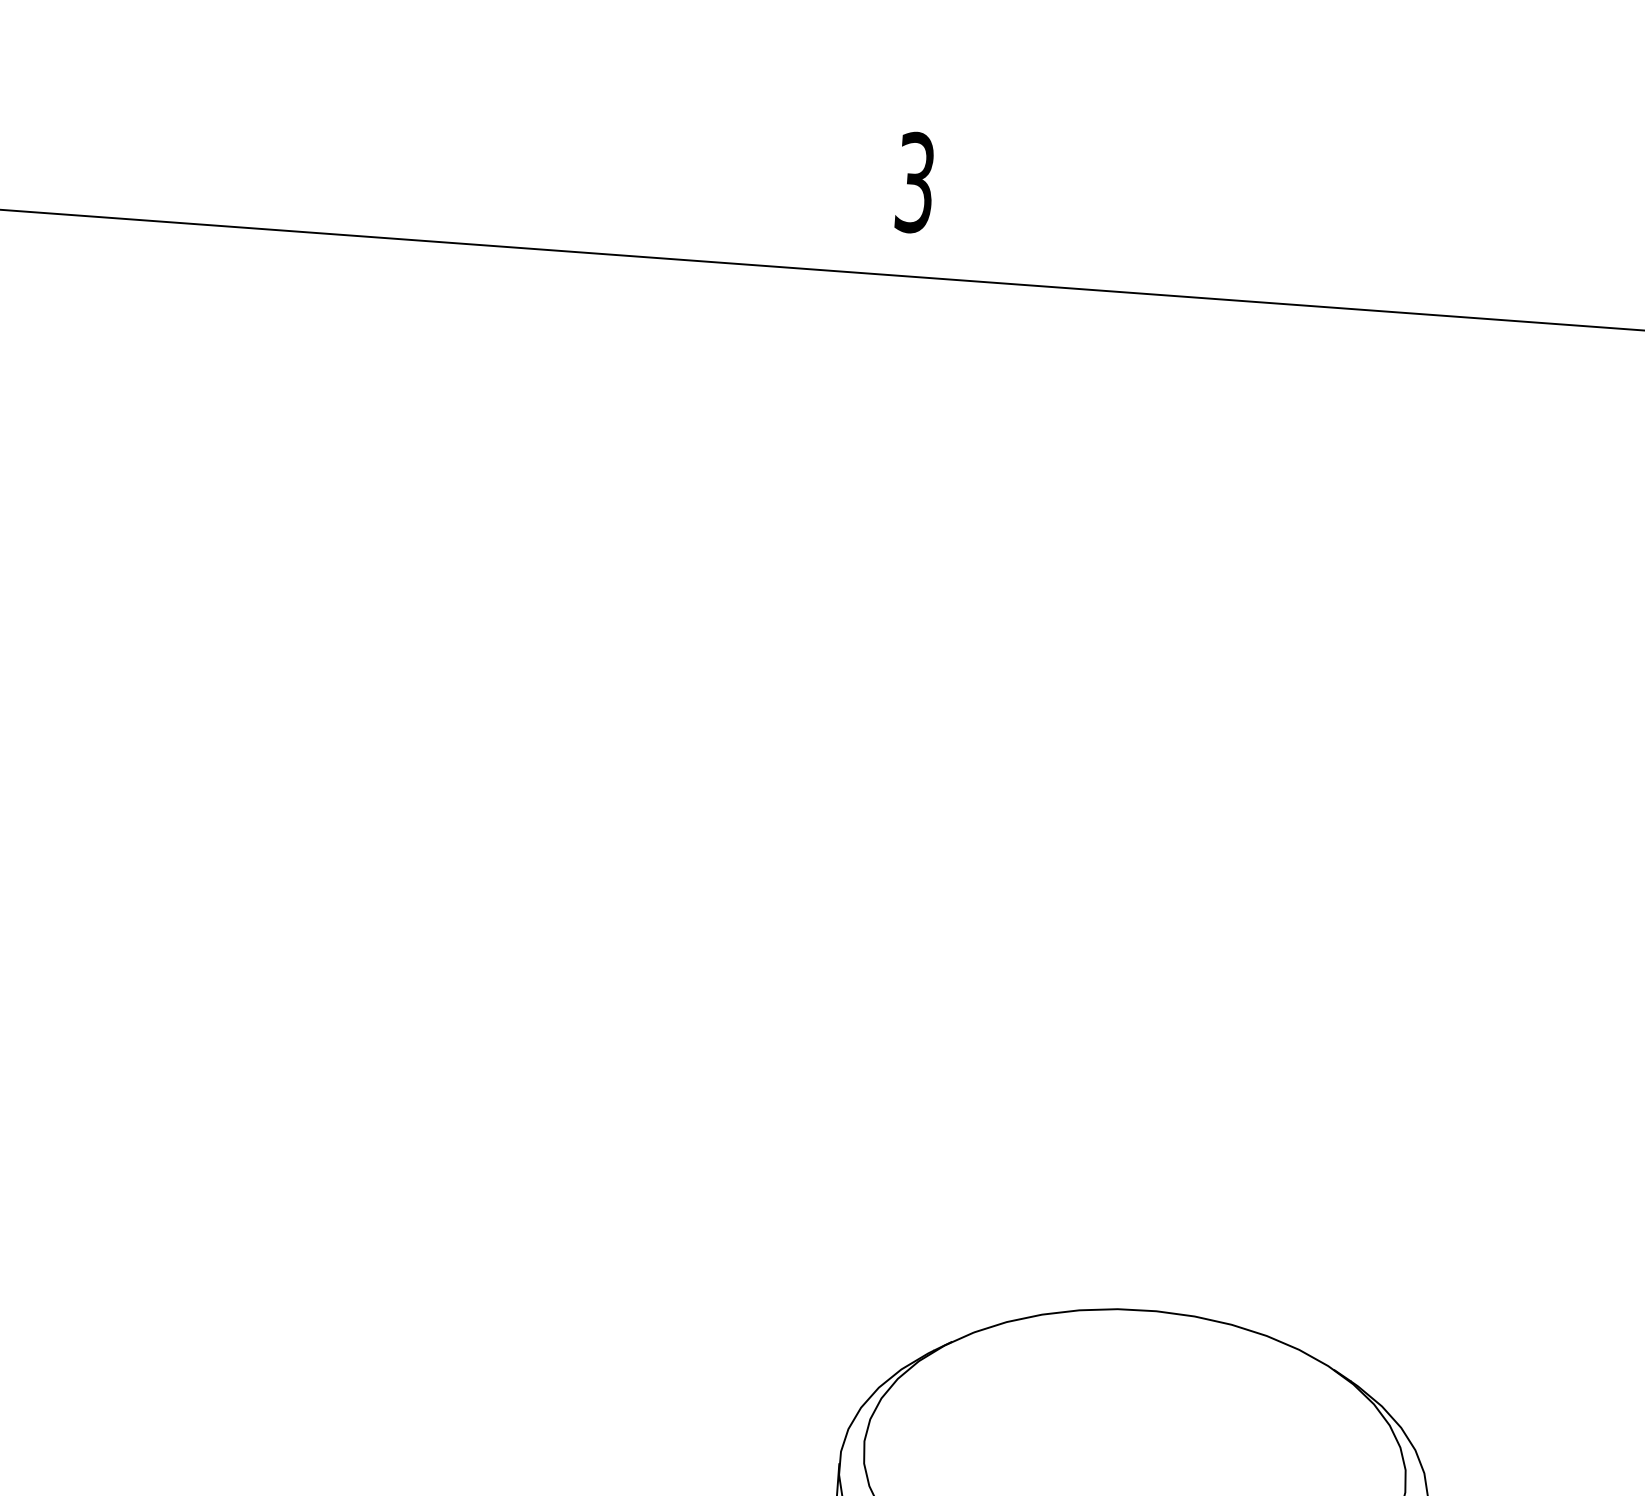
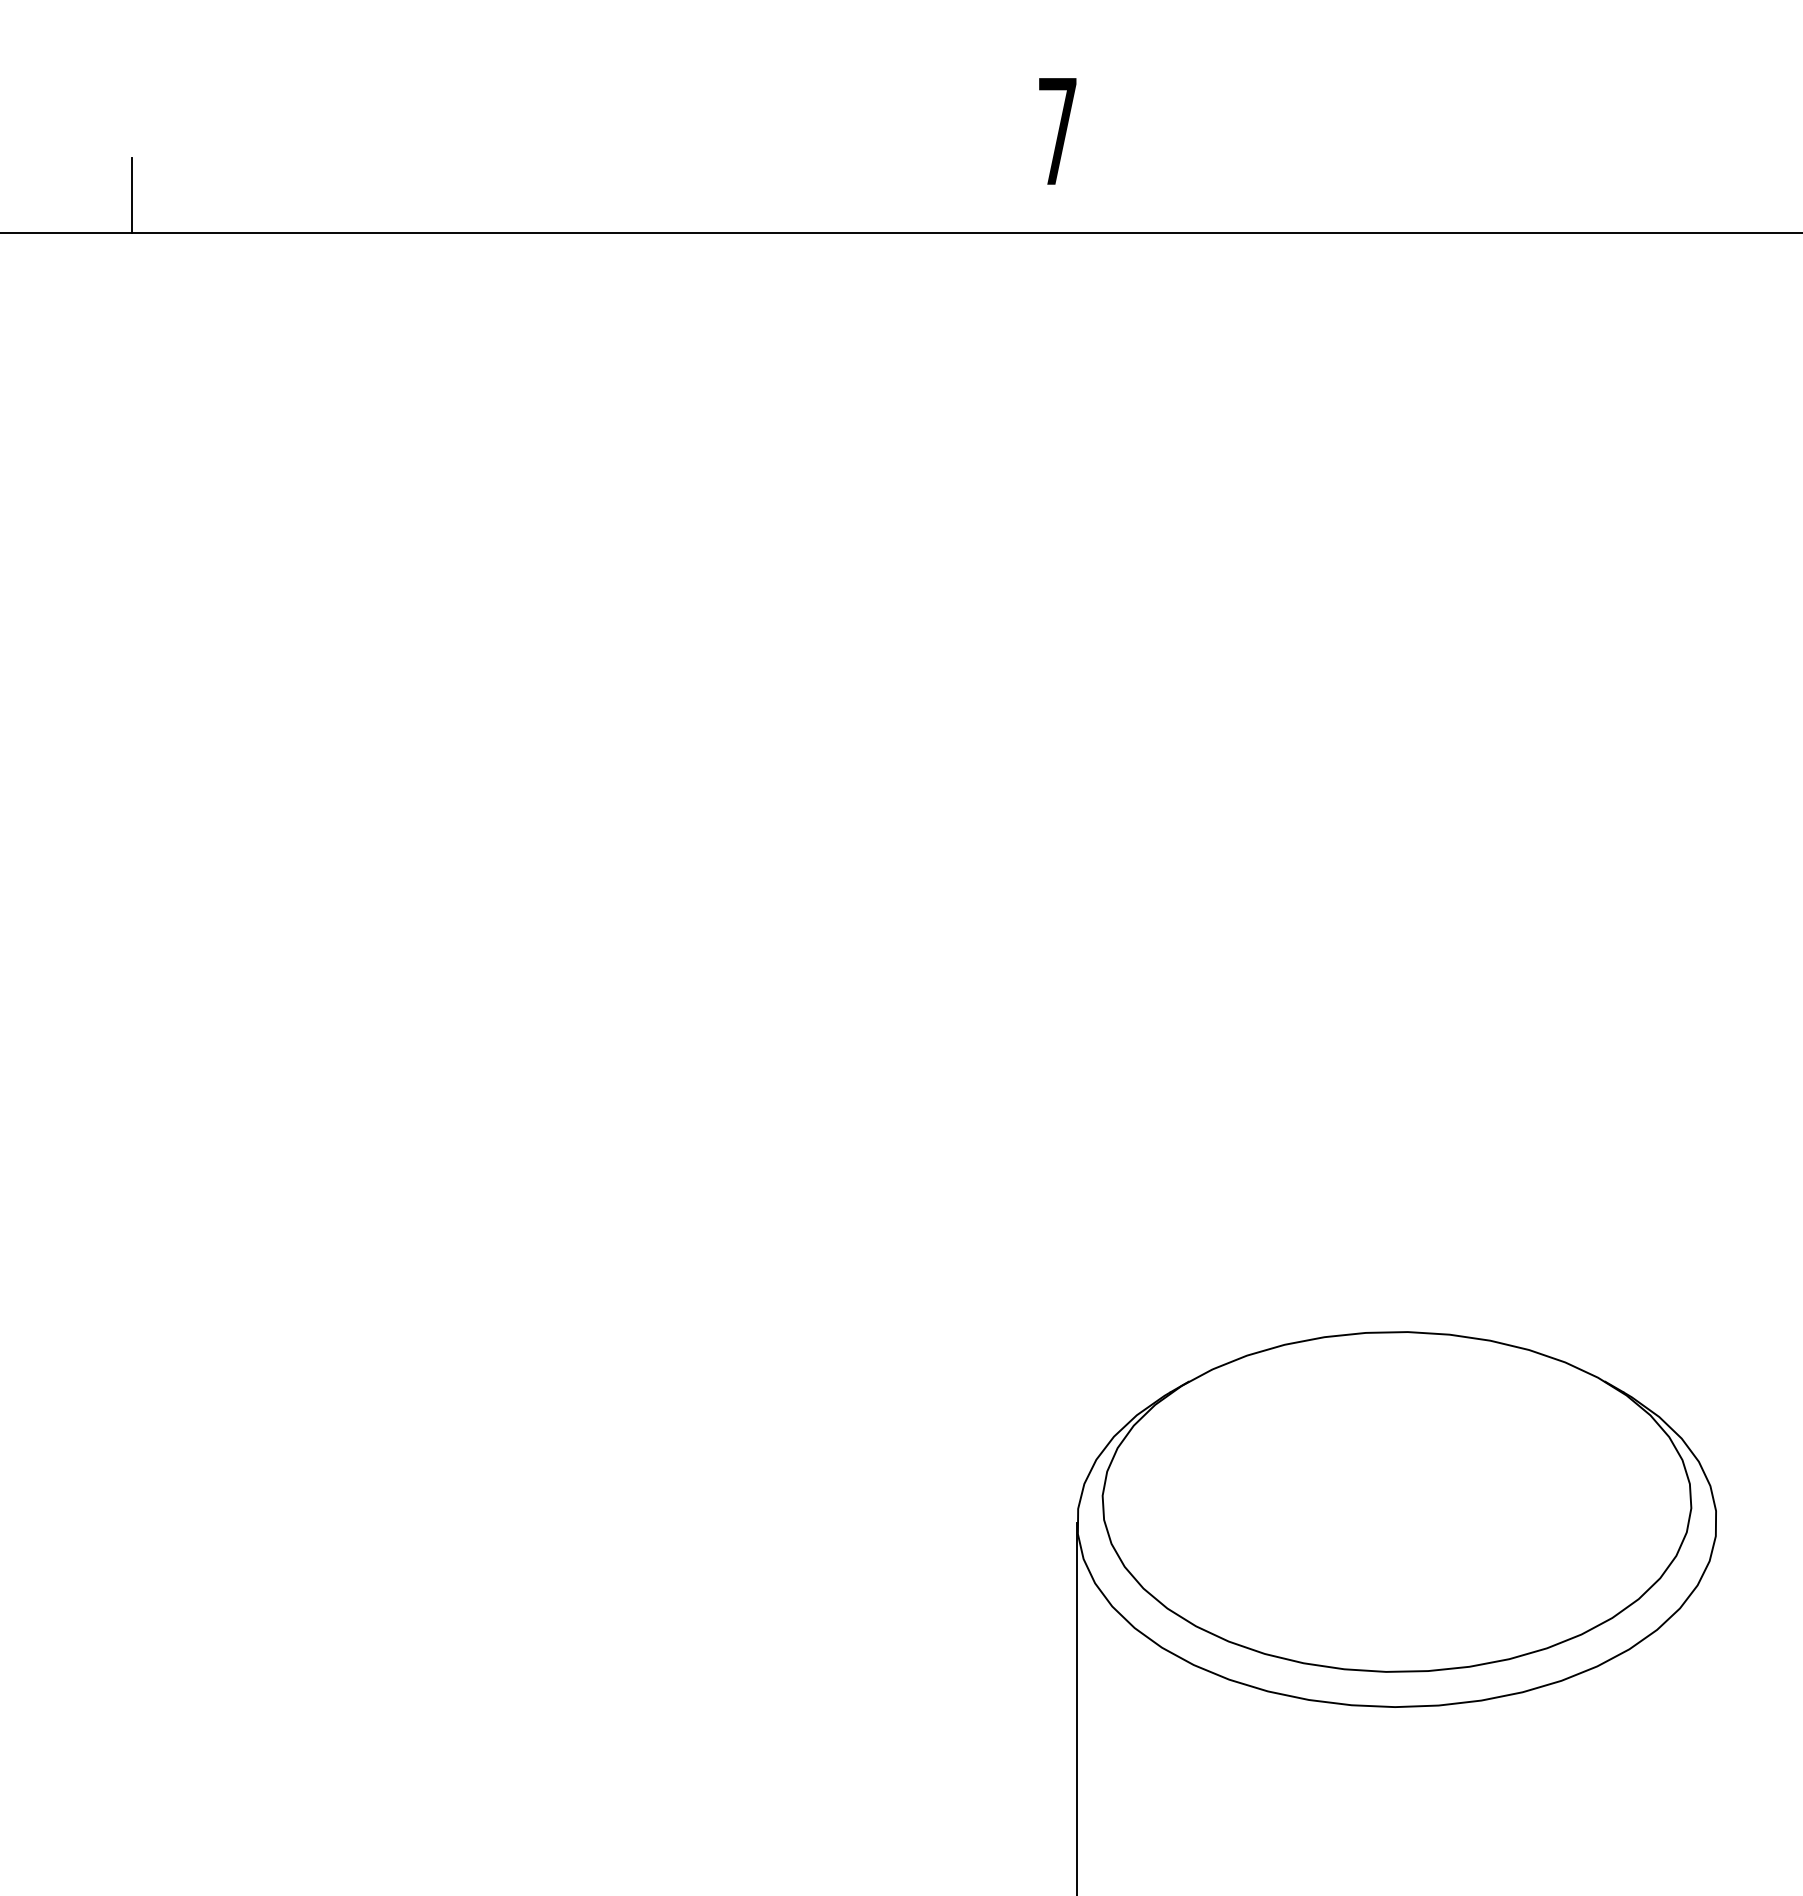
line: (58, 179) -> (131, 195), added
text: (915, 182) -> (1057, 131), 3 -> 7

